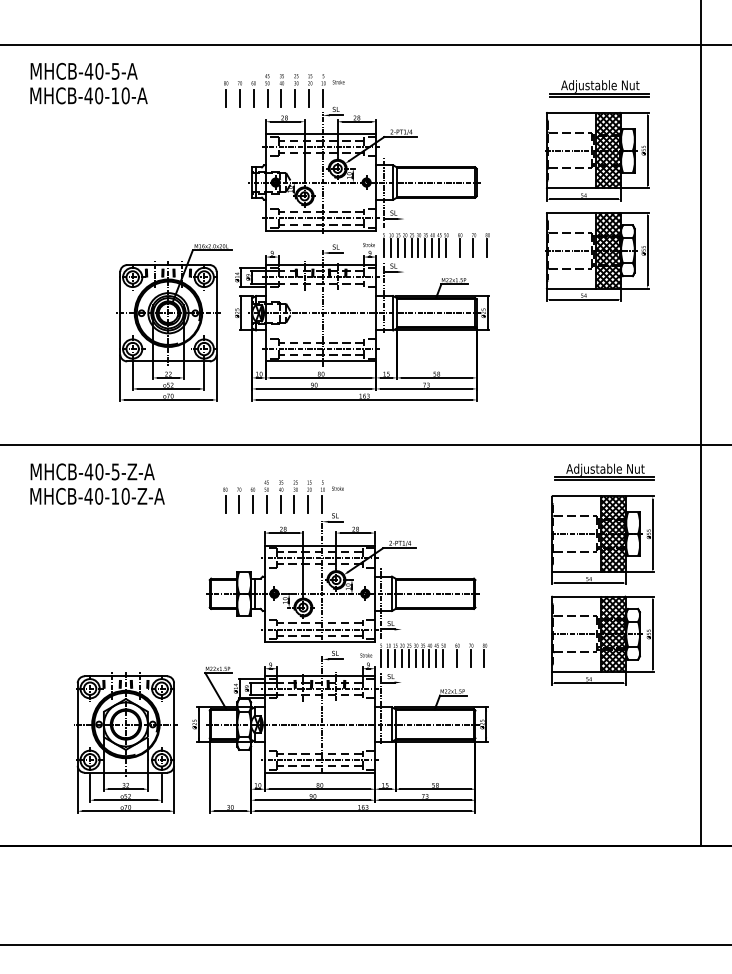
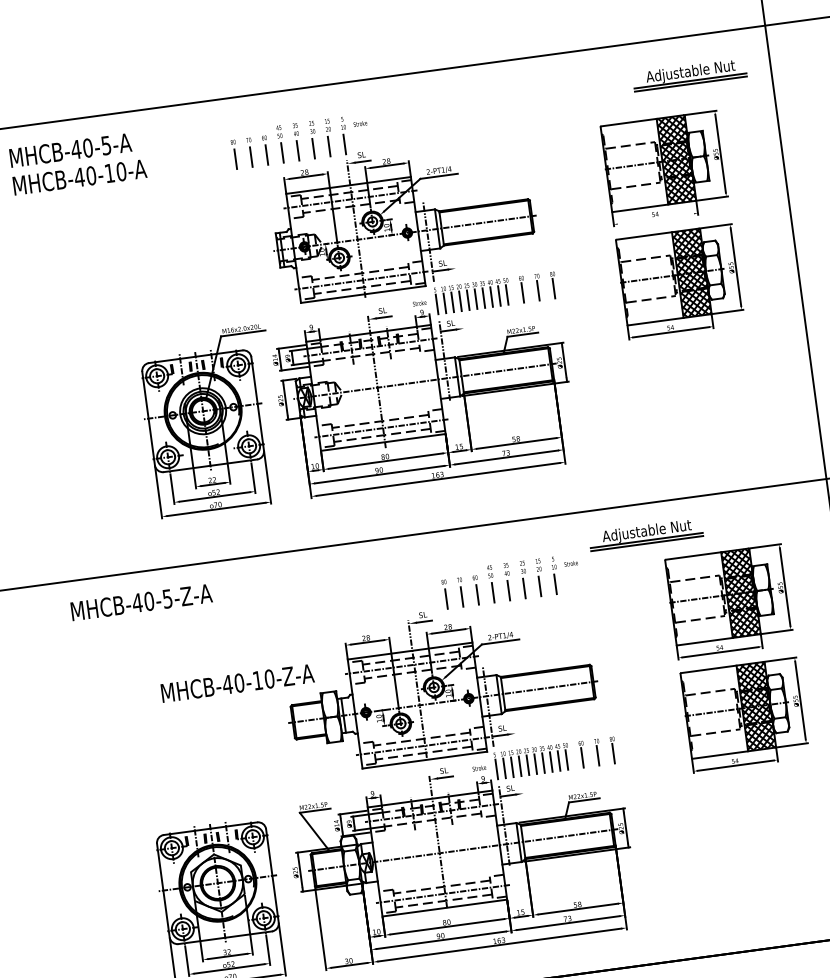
part: (599, 88) -> (690, 74), moved
line: (583, 199) -> (655, 219), removed
part: (604, 471) -> (646, 533), moved
text: (97, 496) -> (237, 683), moved
part: (283, 496) -> (510, 580), moved

